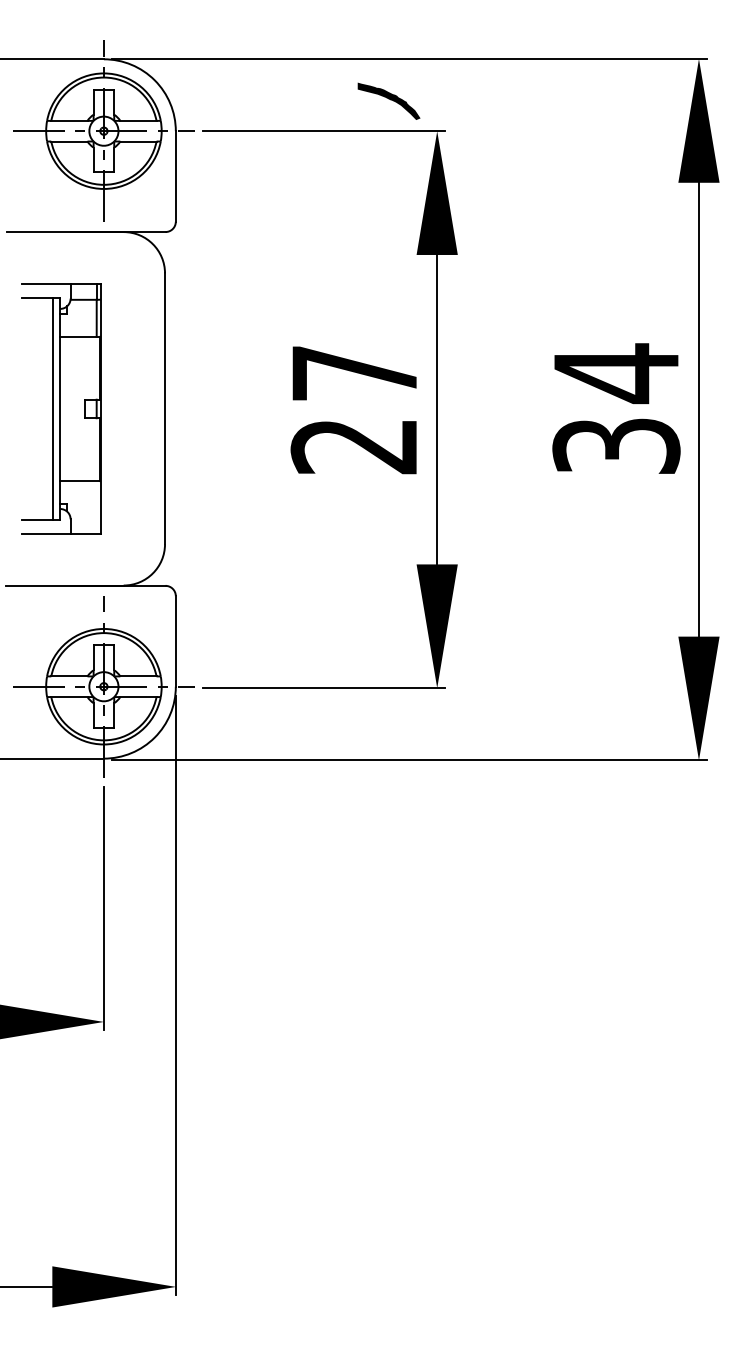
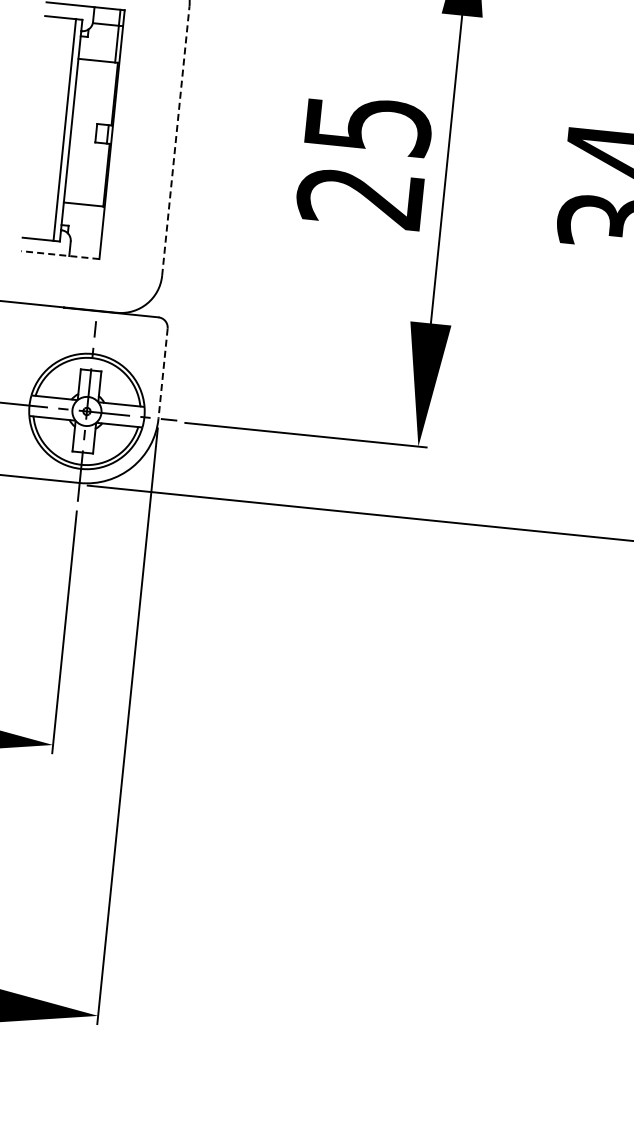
text: (355, 373) -> (368, 125), 27 -> 25
line: (165, 408) -> (176, 140), solid -> dashed
line: (61, 533) -> (60, 254), solid -> dashed
line: (175, 641) -> (162, 373), solid -> dashed

